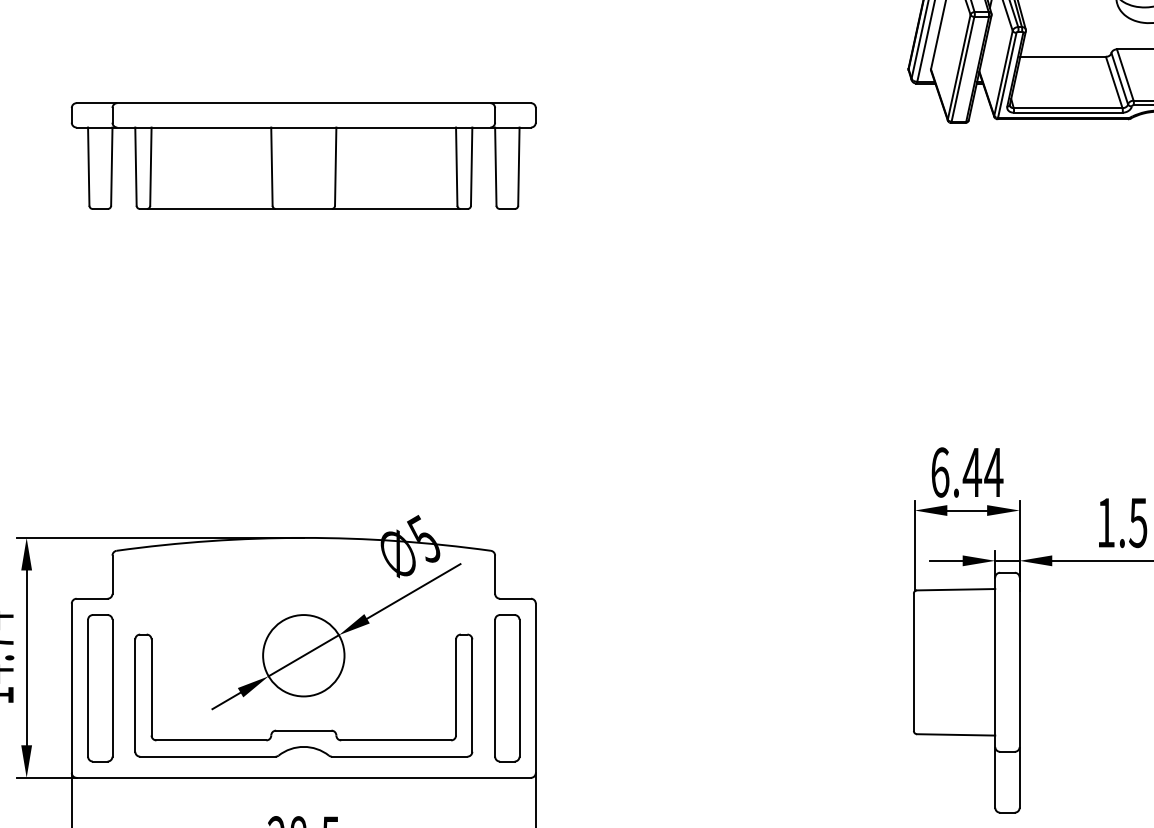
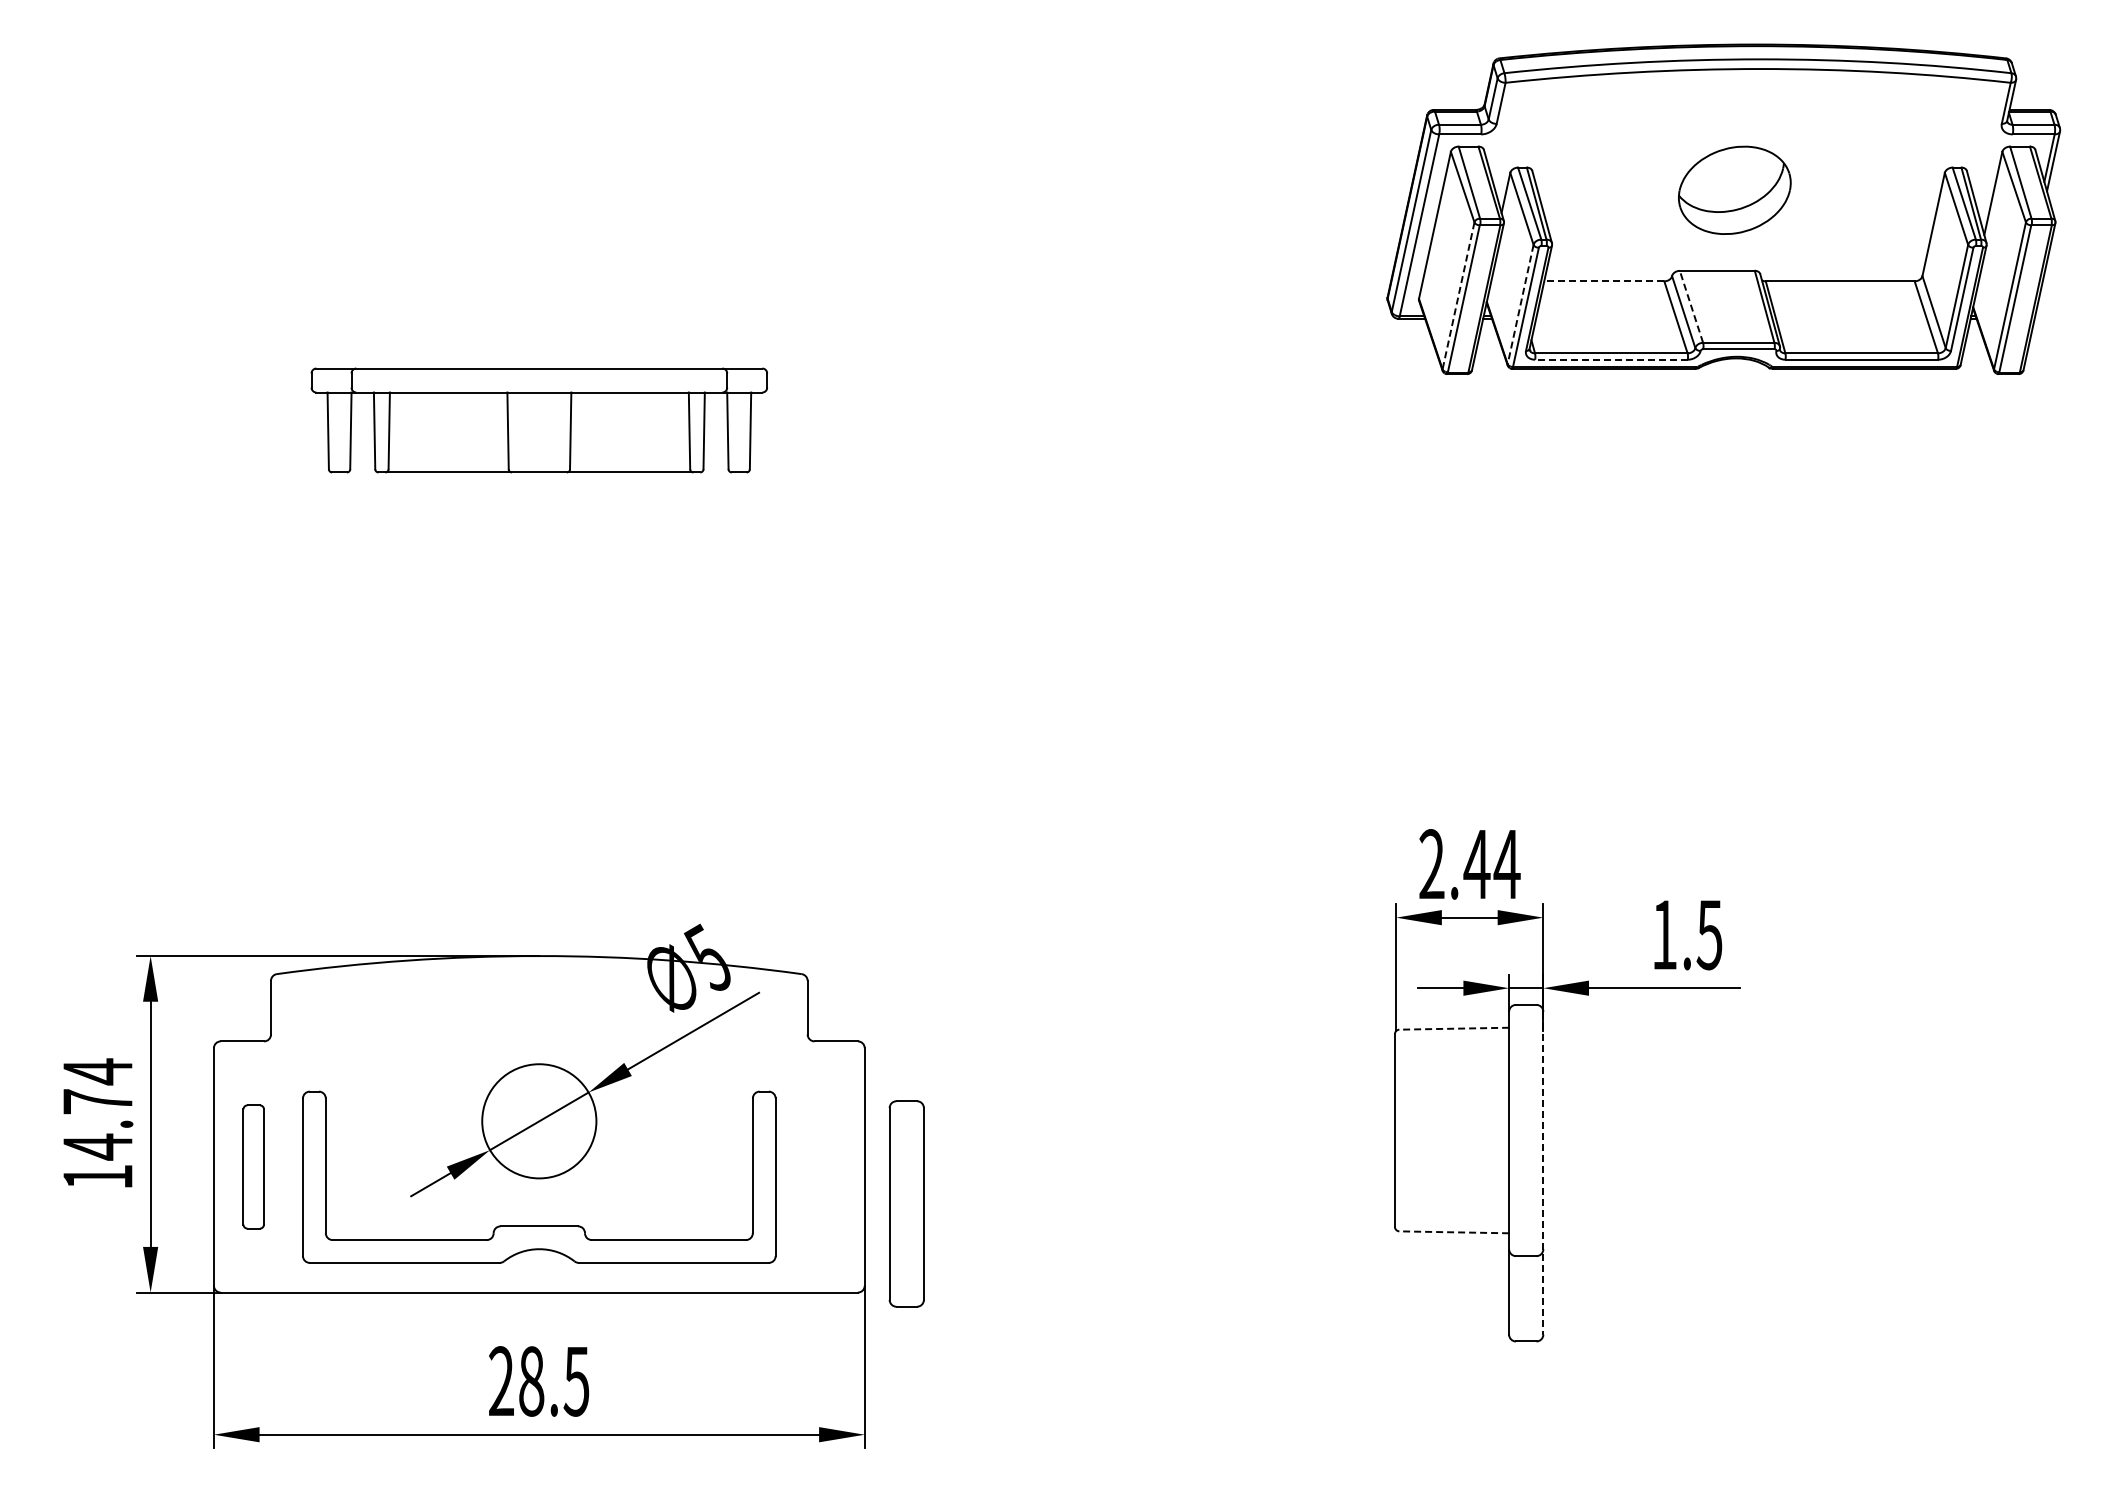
line: (1062, 56) -> (1603, 281), solid -> dashed
line: (959, 67) -> (1458, 296), solid -> dashed
line: (1003, 73) -> (1520, 304), solid -> dashed
line: (1125, 74) -> (1691, 306), solid -> dashed
line: (1067, 112) -> (1610, 359), solid -> dashed
part: (303, 156) -> (539, 420), size x0.7
text: (939, 472) -> (1431, 864), 6.44 -> 2.44
line: (956, 589) -> (1454, 1028), solid -> dashed
part: (100, 687) -> (253, 1166), size x0.6
part: (507, 687) -> (906, 1203), moved
line: (1019, 692) -> (1543, 1173), solid -> dashed
line: (956, 735) -> (1454, 1232), solid -> dashed

